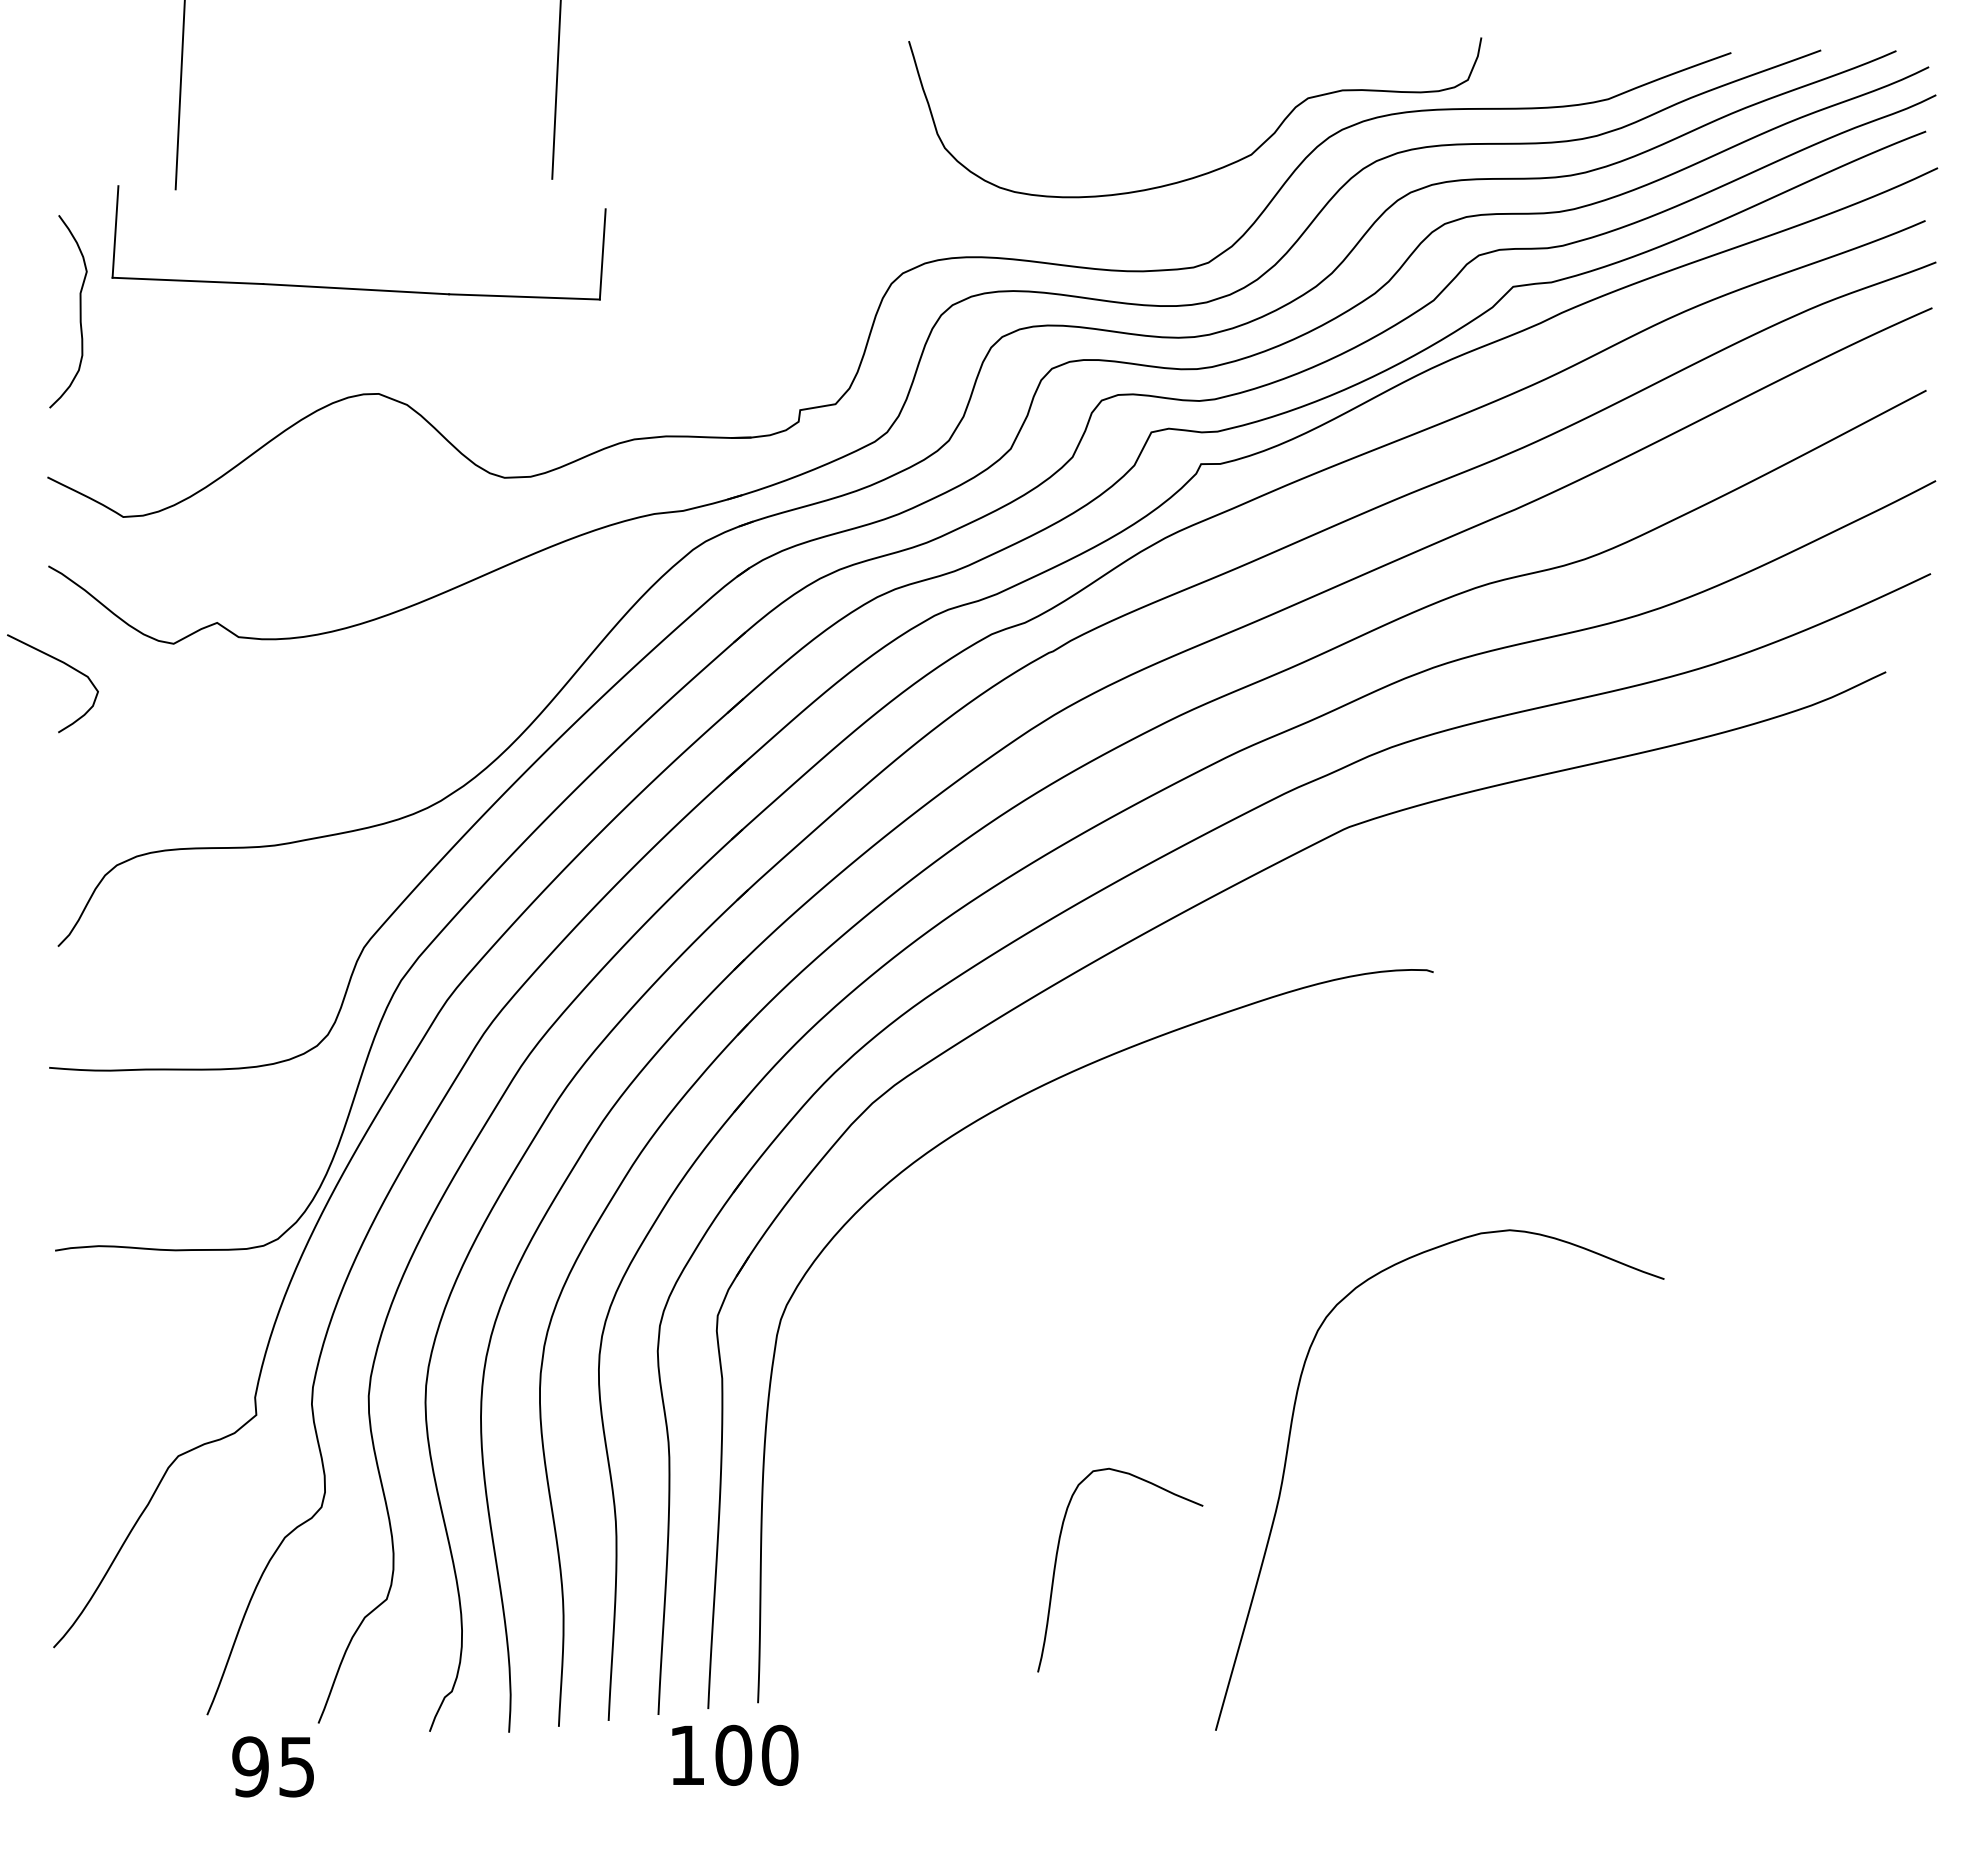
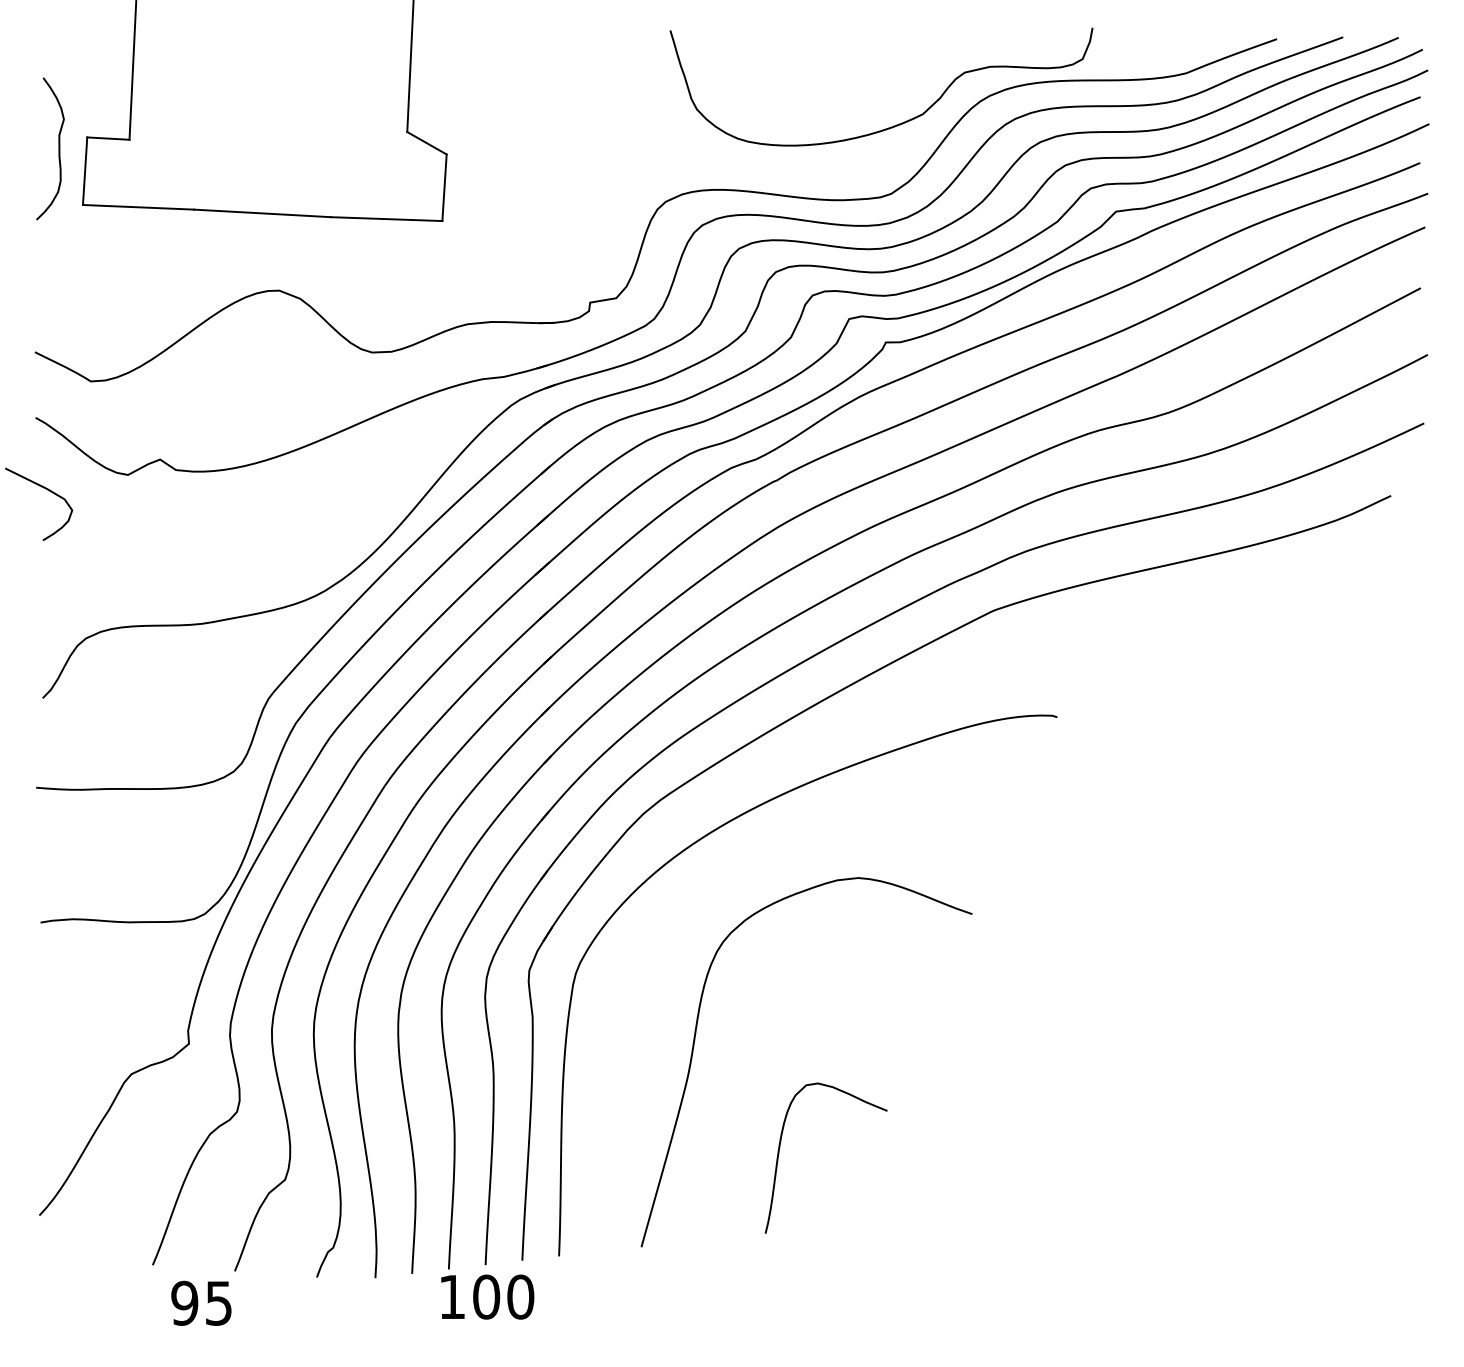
line: (146, 187) -> (107, 138), added
line: (578, 193) -> (426, 142), added
curve: (79, 311) -> (58, 148), moved
curve: (1287, 1457) -> (694, 1045), moved
text: (735, 1754) -> (487, 1296), moved

